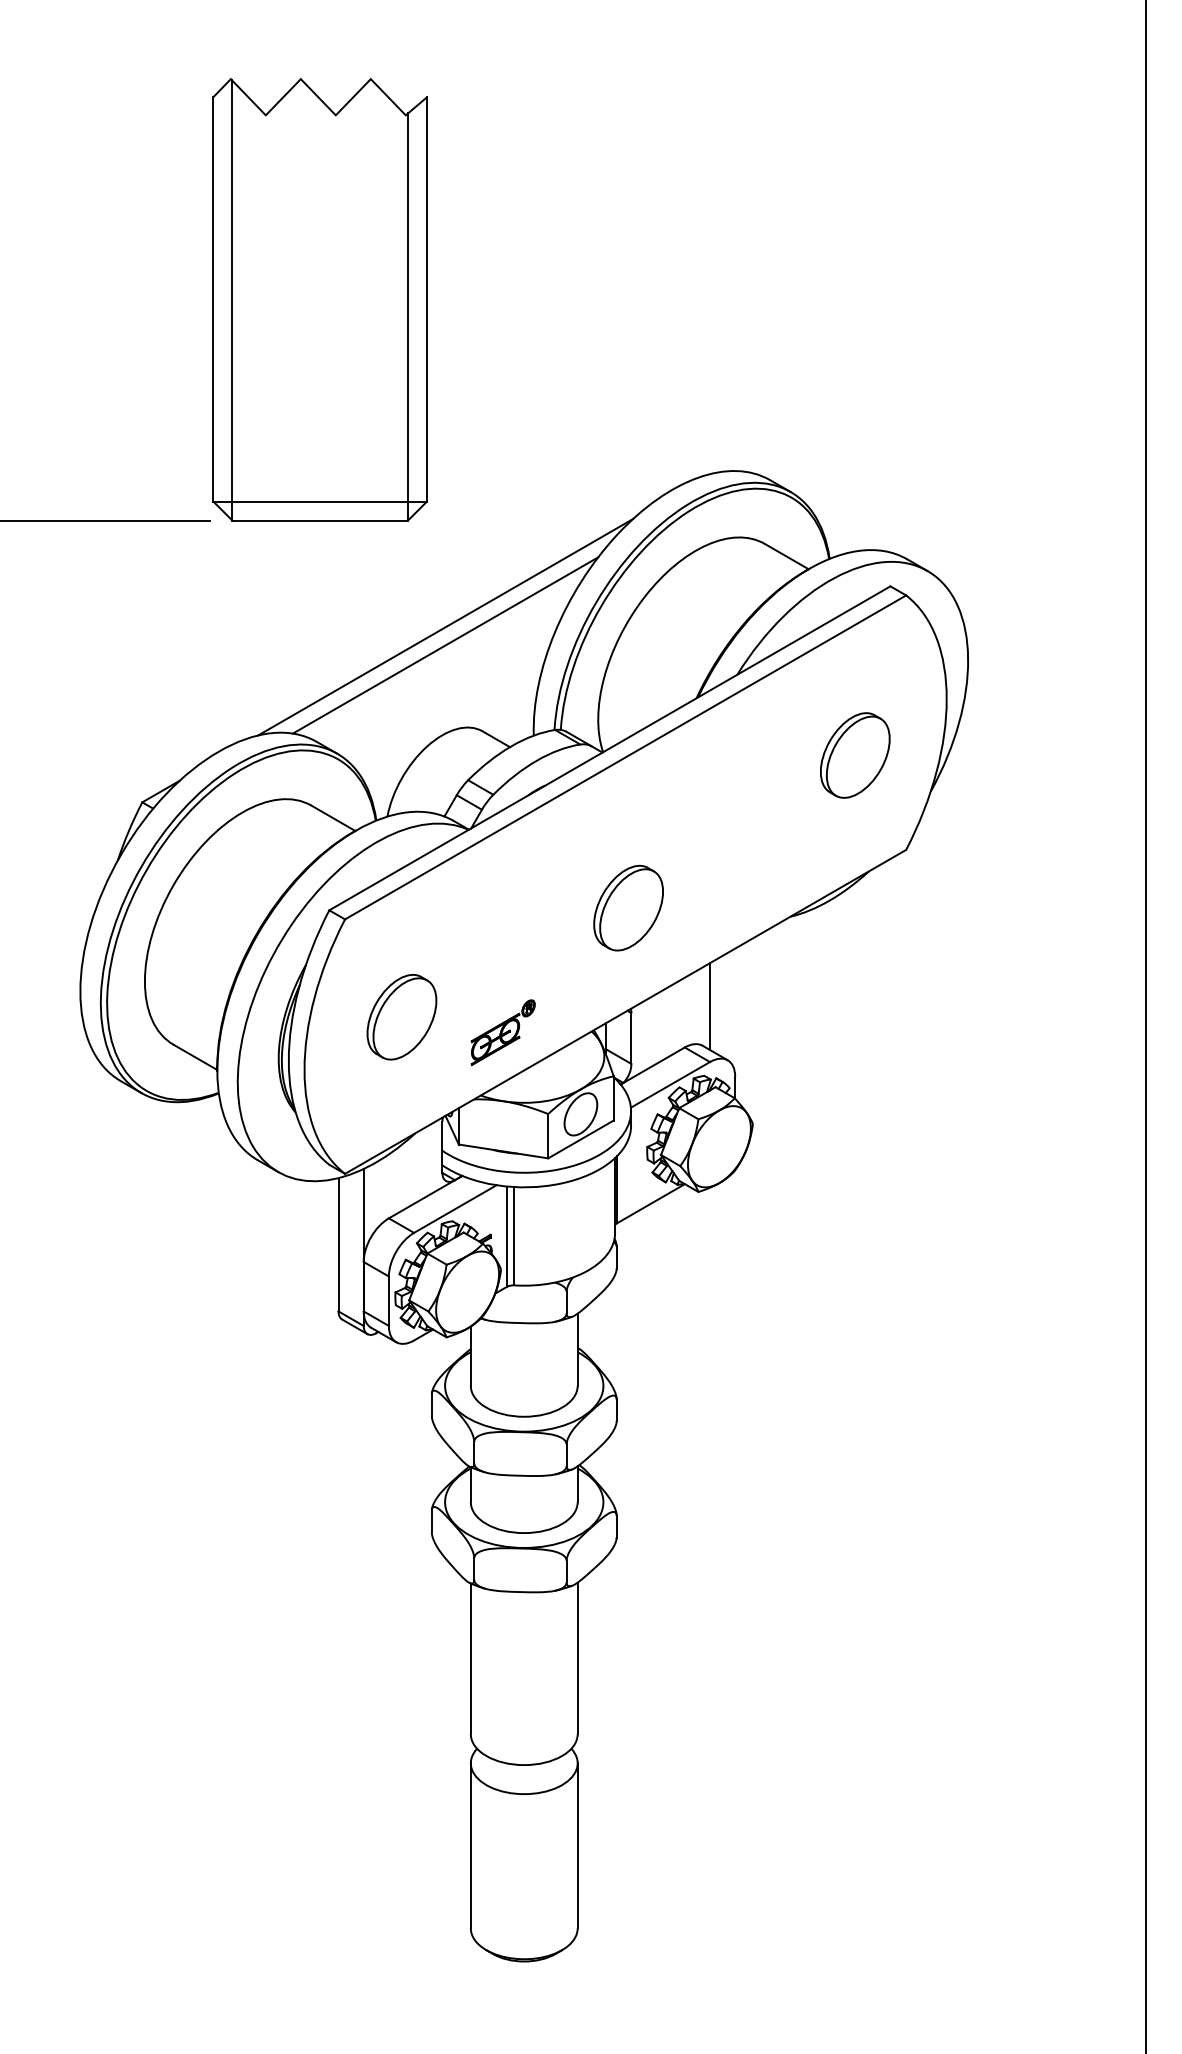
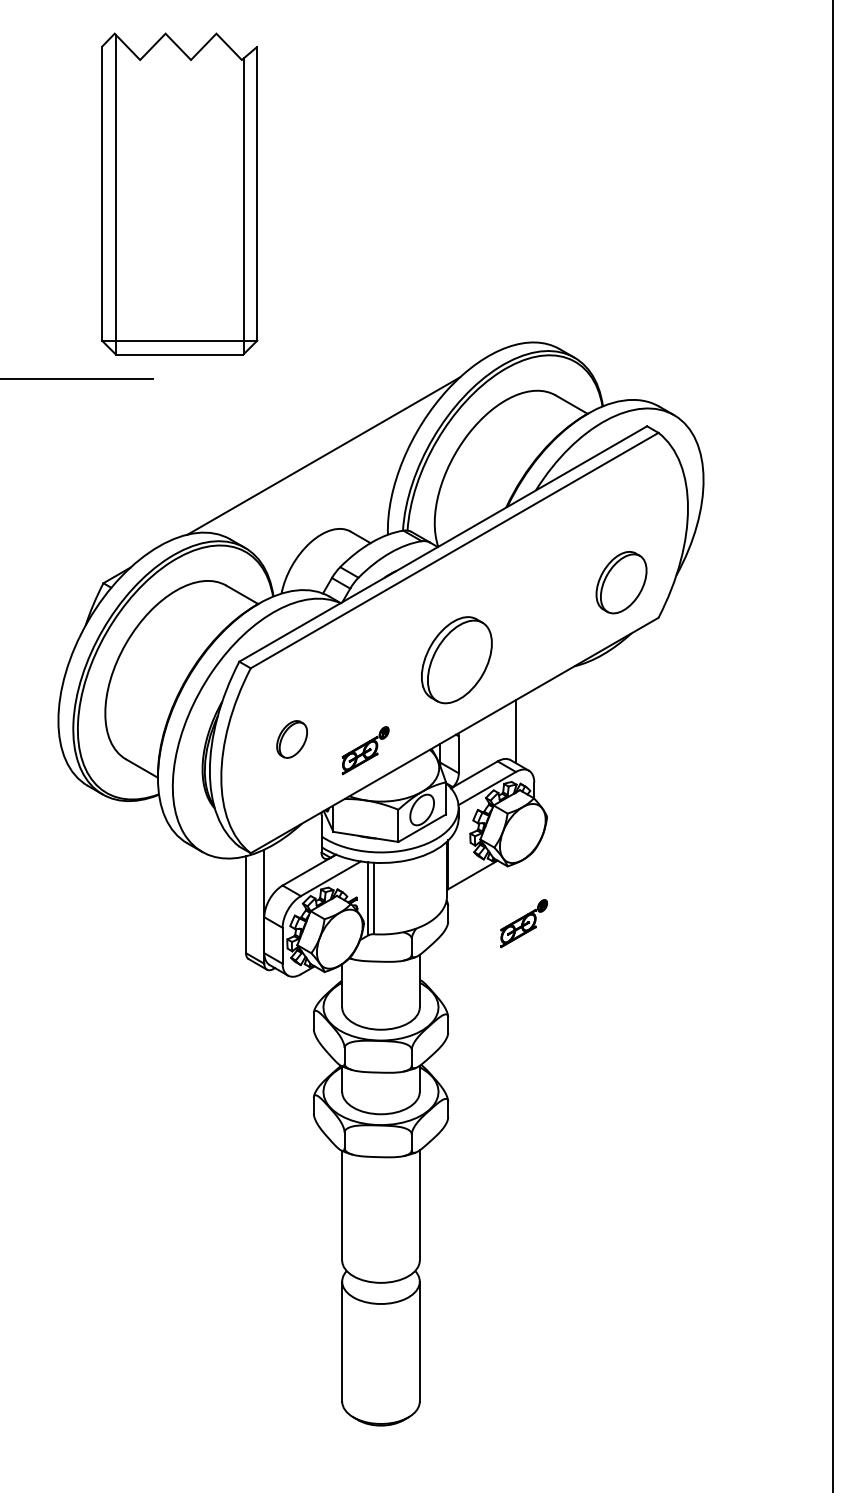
part: (320, 299) -> (179, 193), moved
line: (445, 645) -> (323, 469), removed
part: (855, 755) -> (621, 582), moved
part: (628, 907) -> (456, 659), size x1.4
part: (401, 1017) -> (291, 739), size x0.6
part: (720, 1270) -> (523, 923), added

